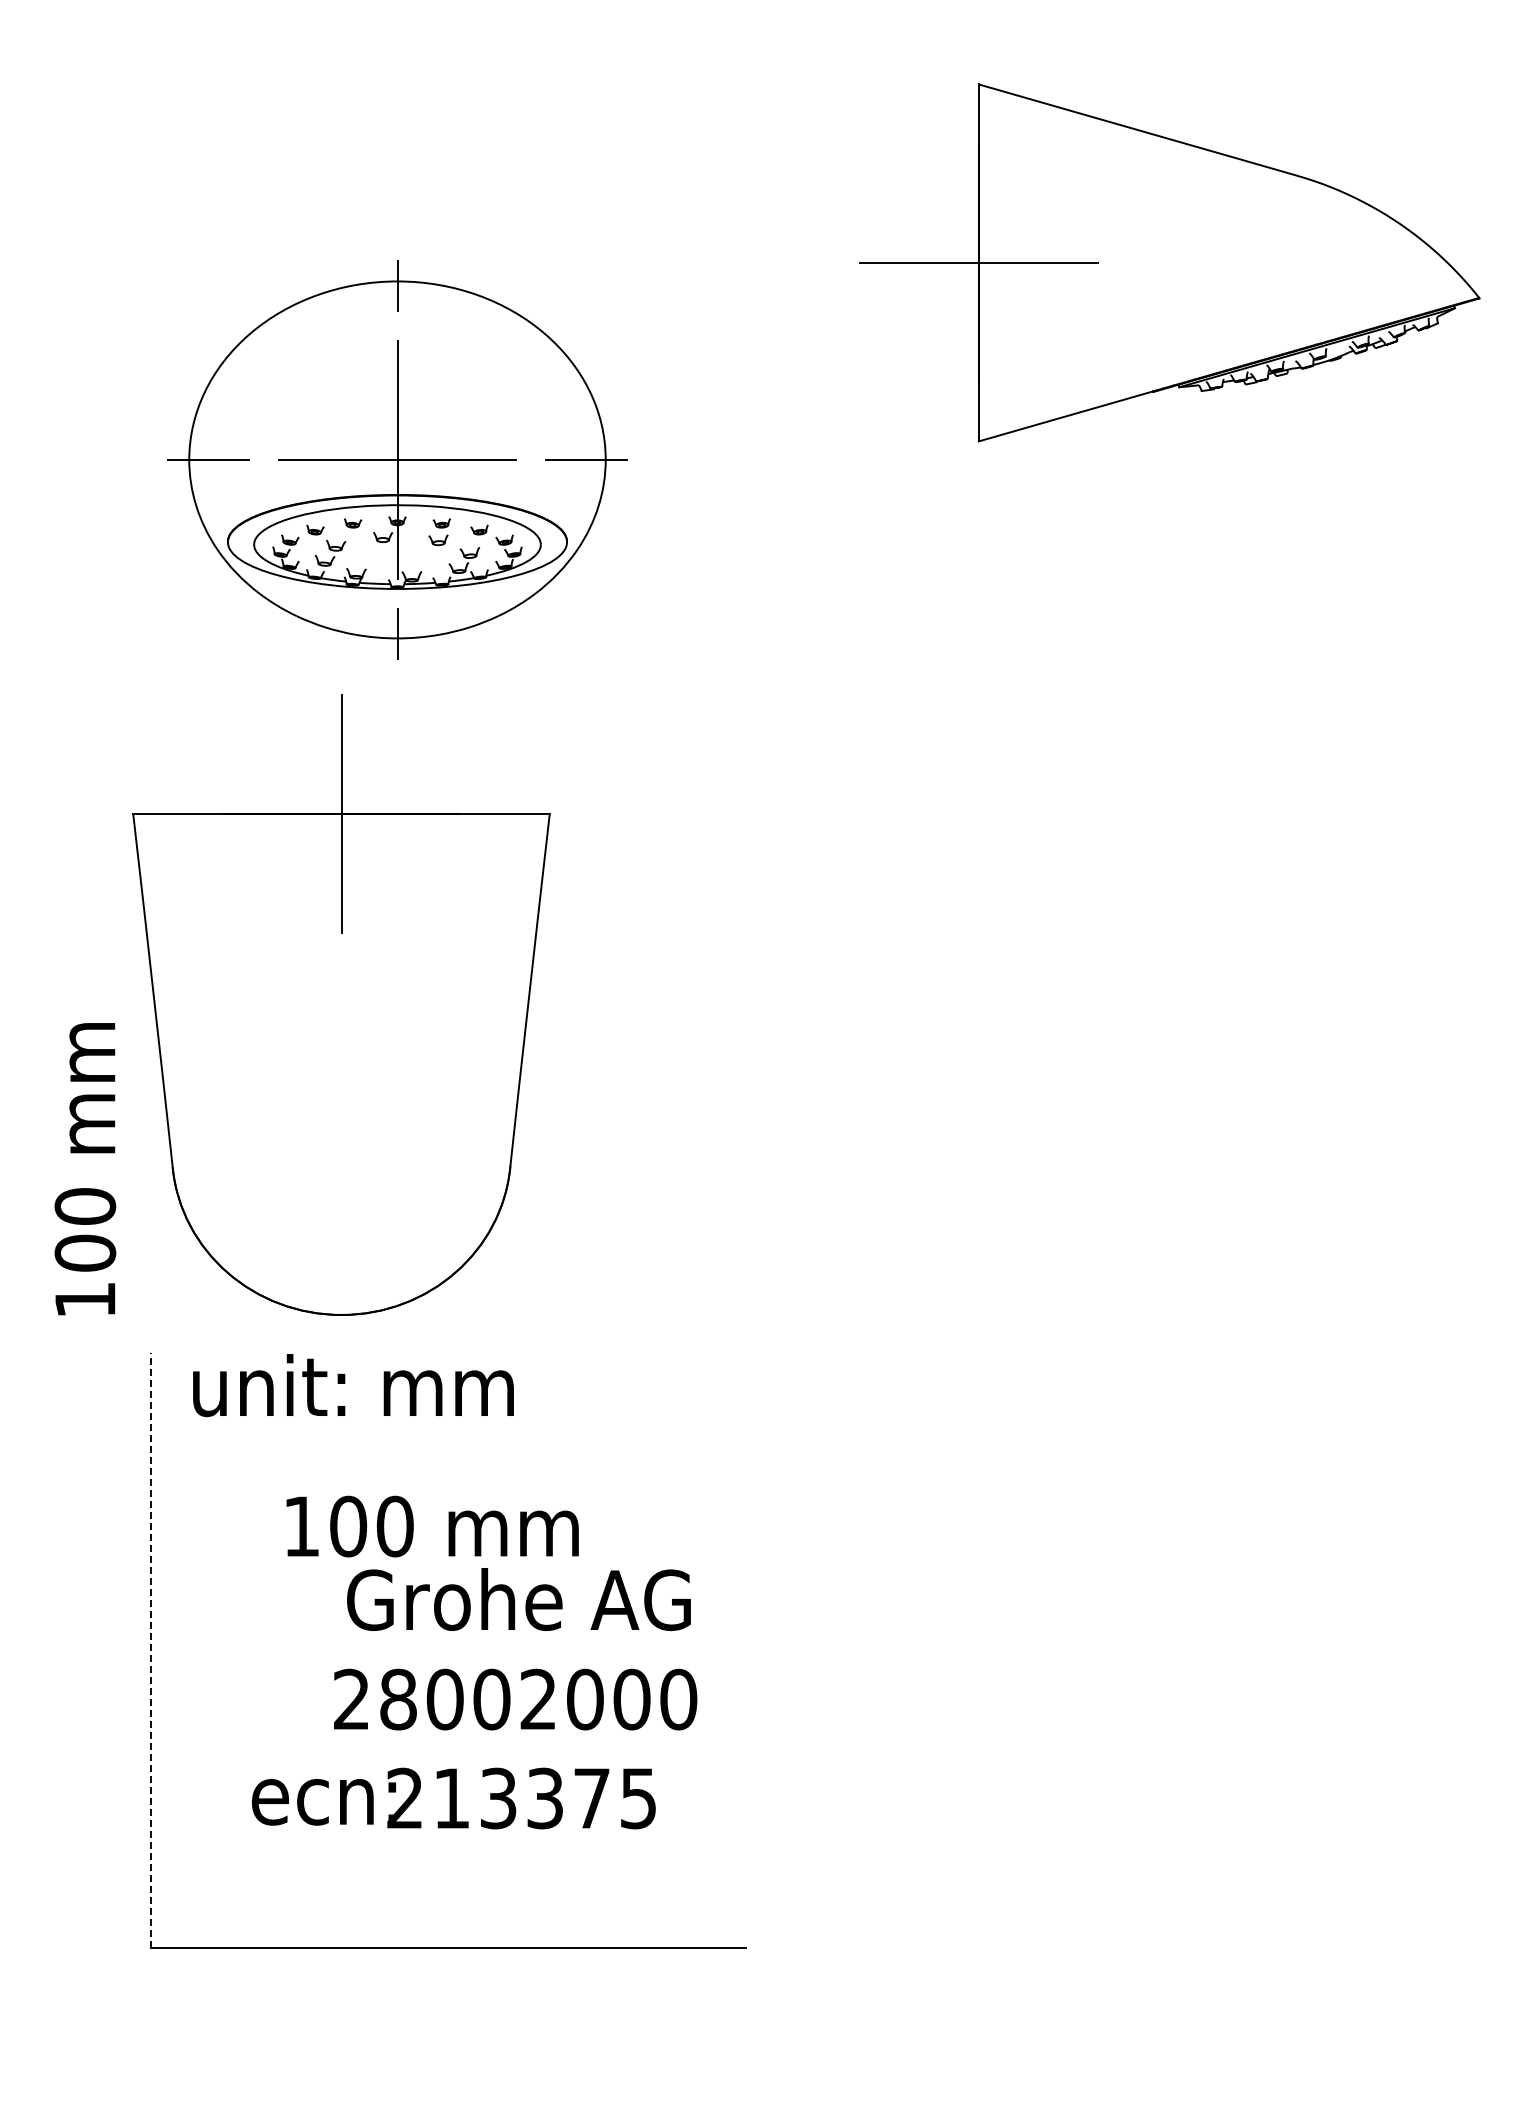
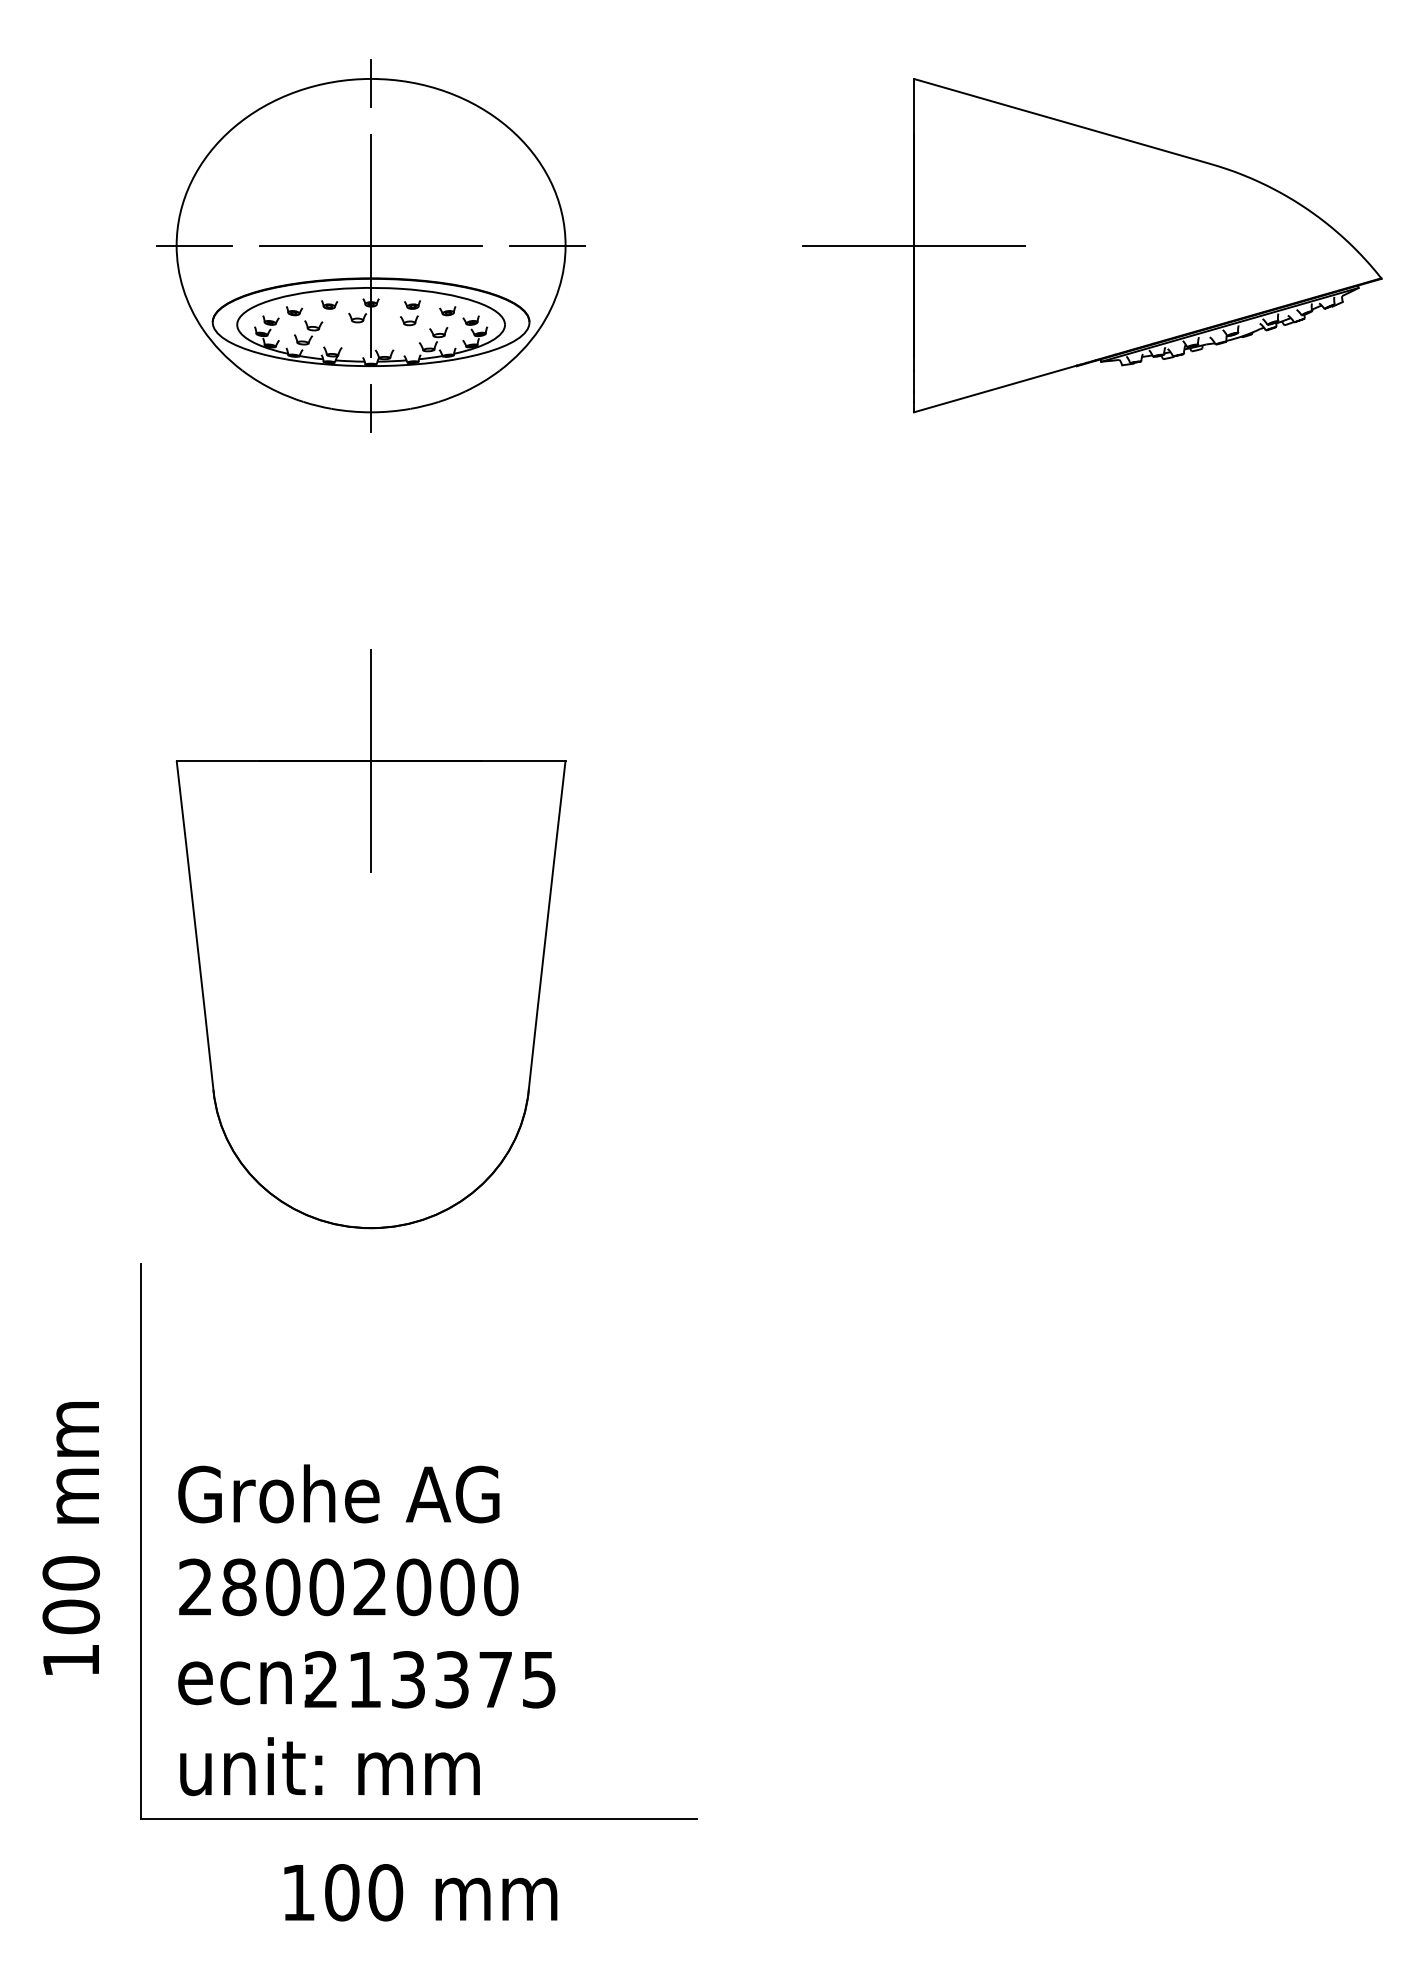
part: (397, 459) -> (371, 245), moved
part: (341, 1004) -> (371, 938), moved
text: (85, 1169) -> (71, 1538), moved
text: (353, 1385) -> (330, 1766), moved
text: (432, 1526) -> (420, 1892), moved
text: (518, 1599) -> (338, 1493), moved
line: (151, 1649) -> (141, 1540), dashed -> solid
text: (515, 1699) -> (348, 1587), moved
text: (453, 1798) -> (366, 1679), moved

